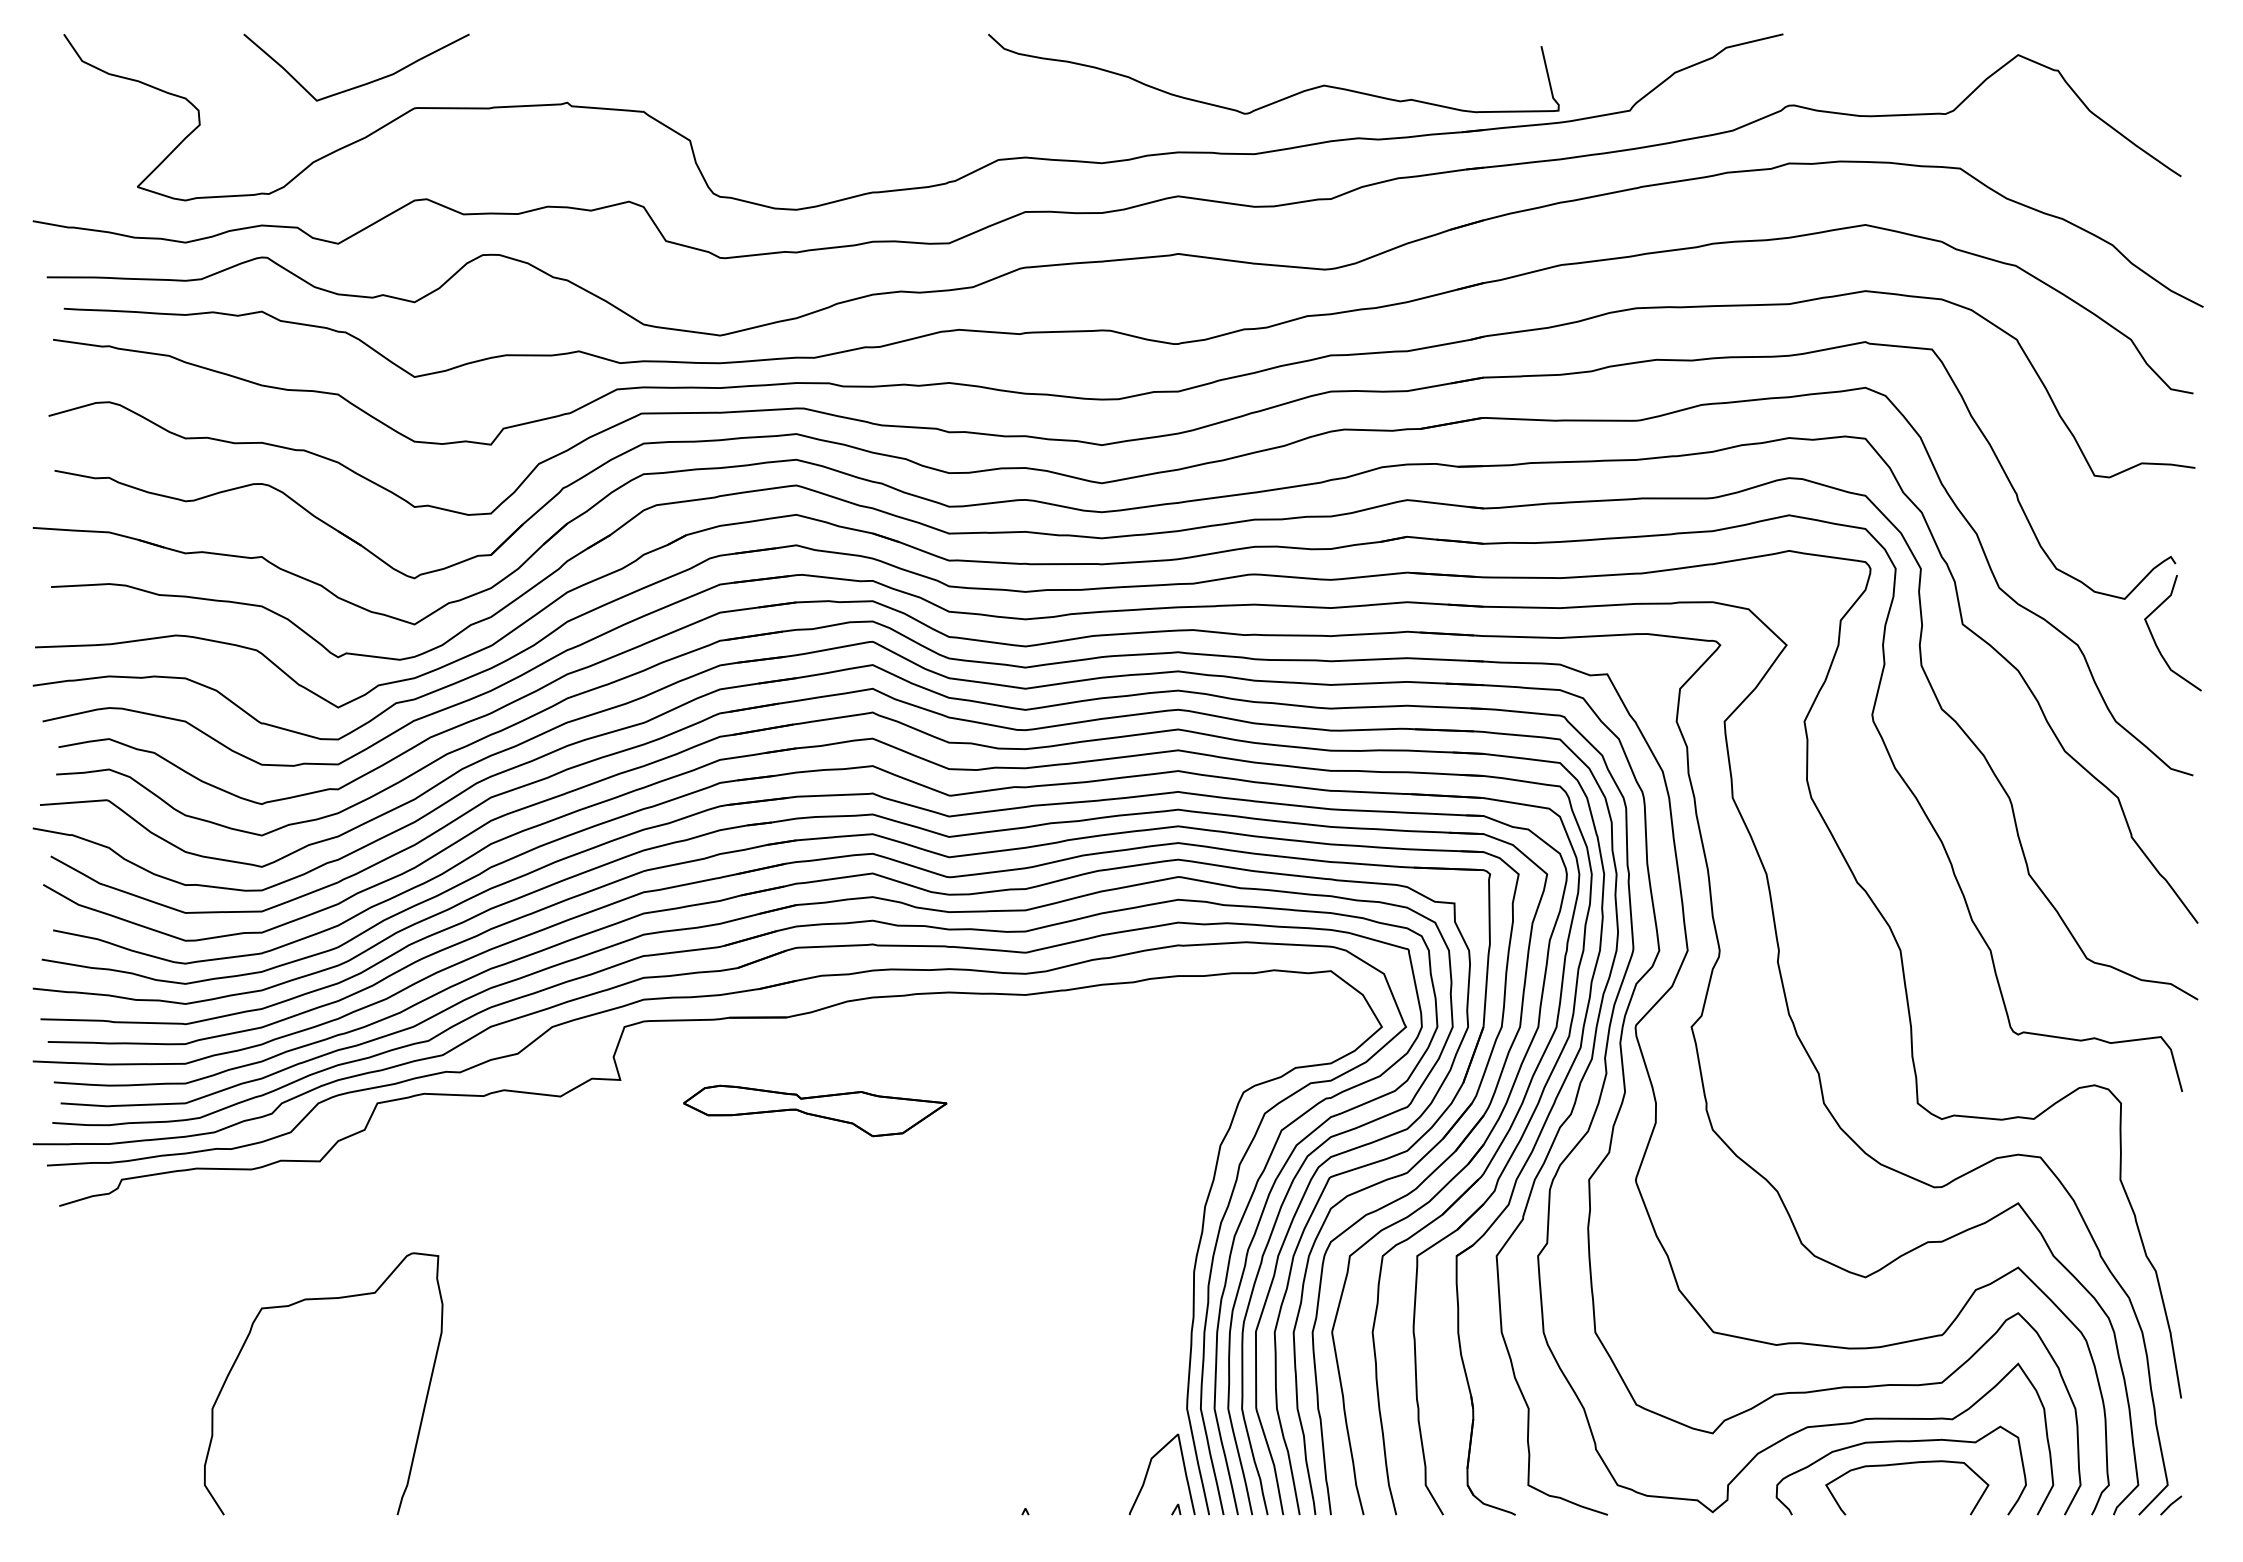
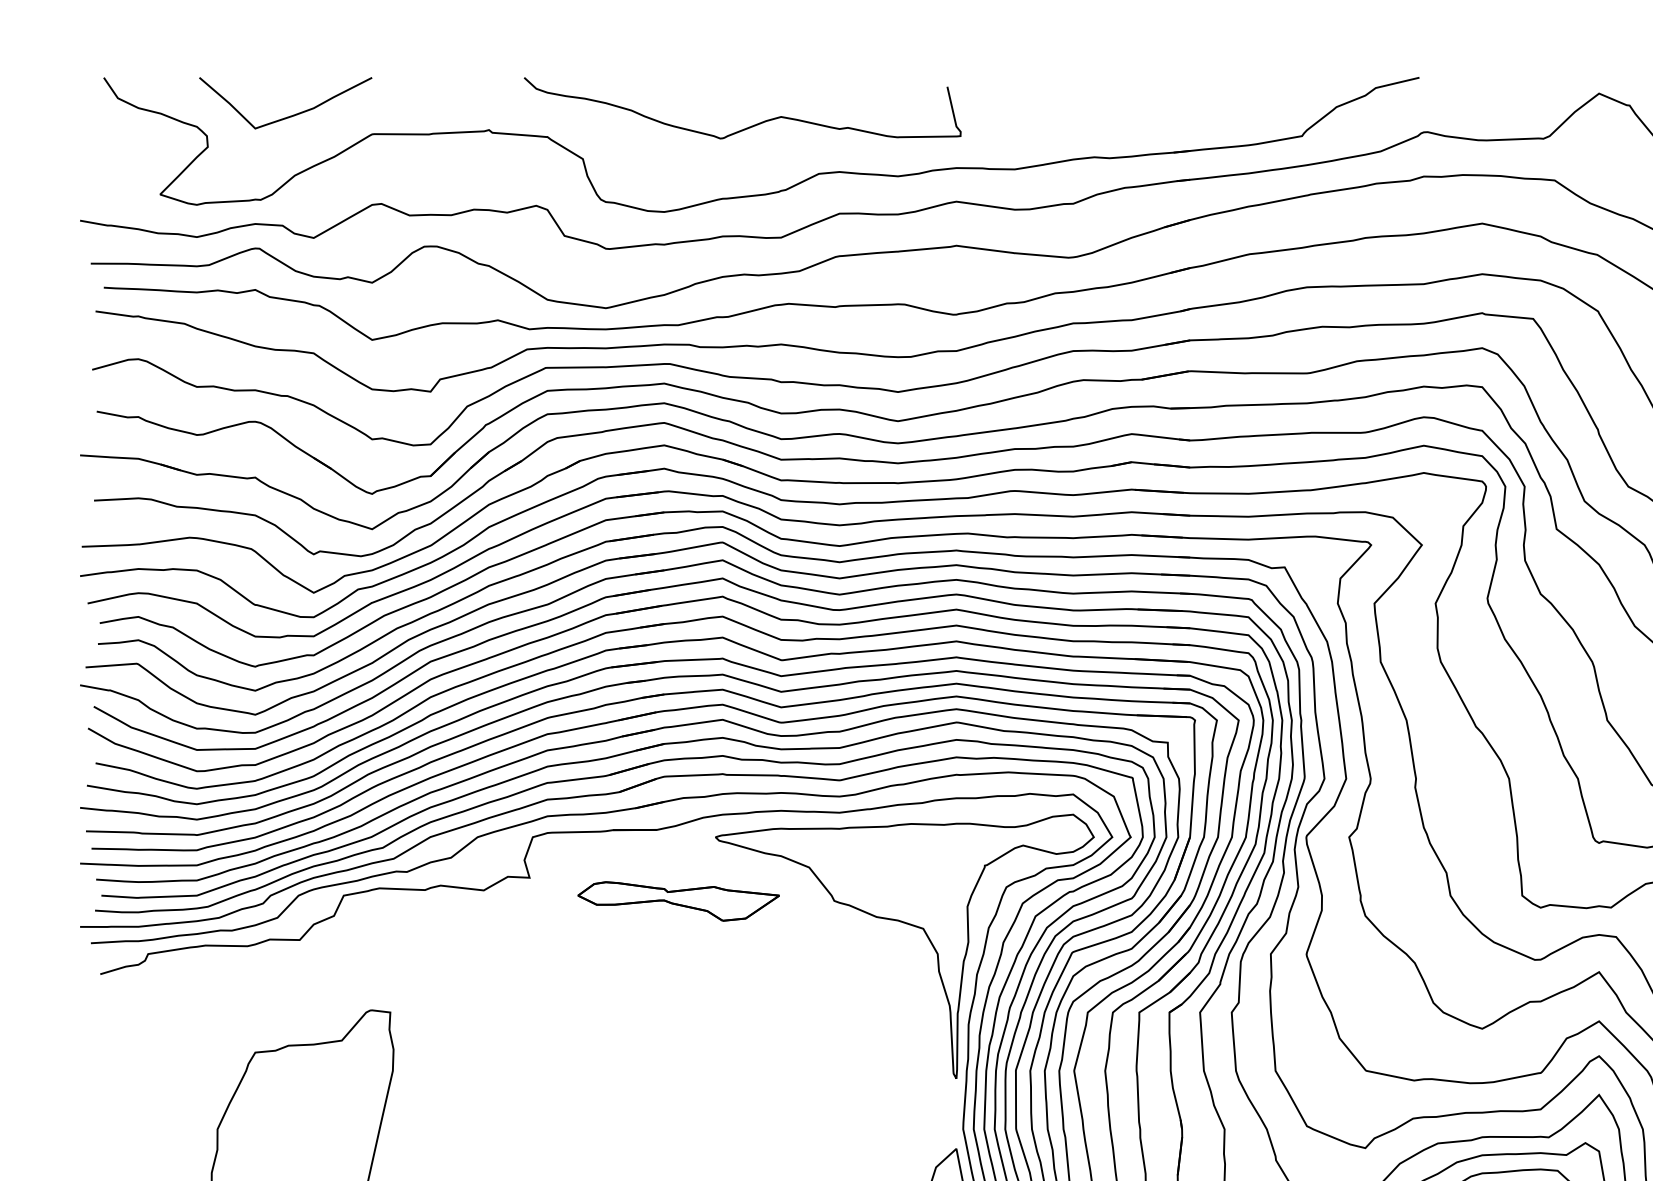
curve: (361, 84) -> (289, 116), moved
curve: (1284, 97) -> (750, 126), moved
part: (1118, 1142) -> (910, 925), added

